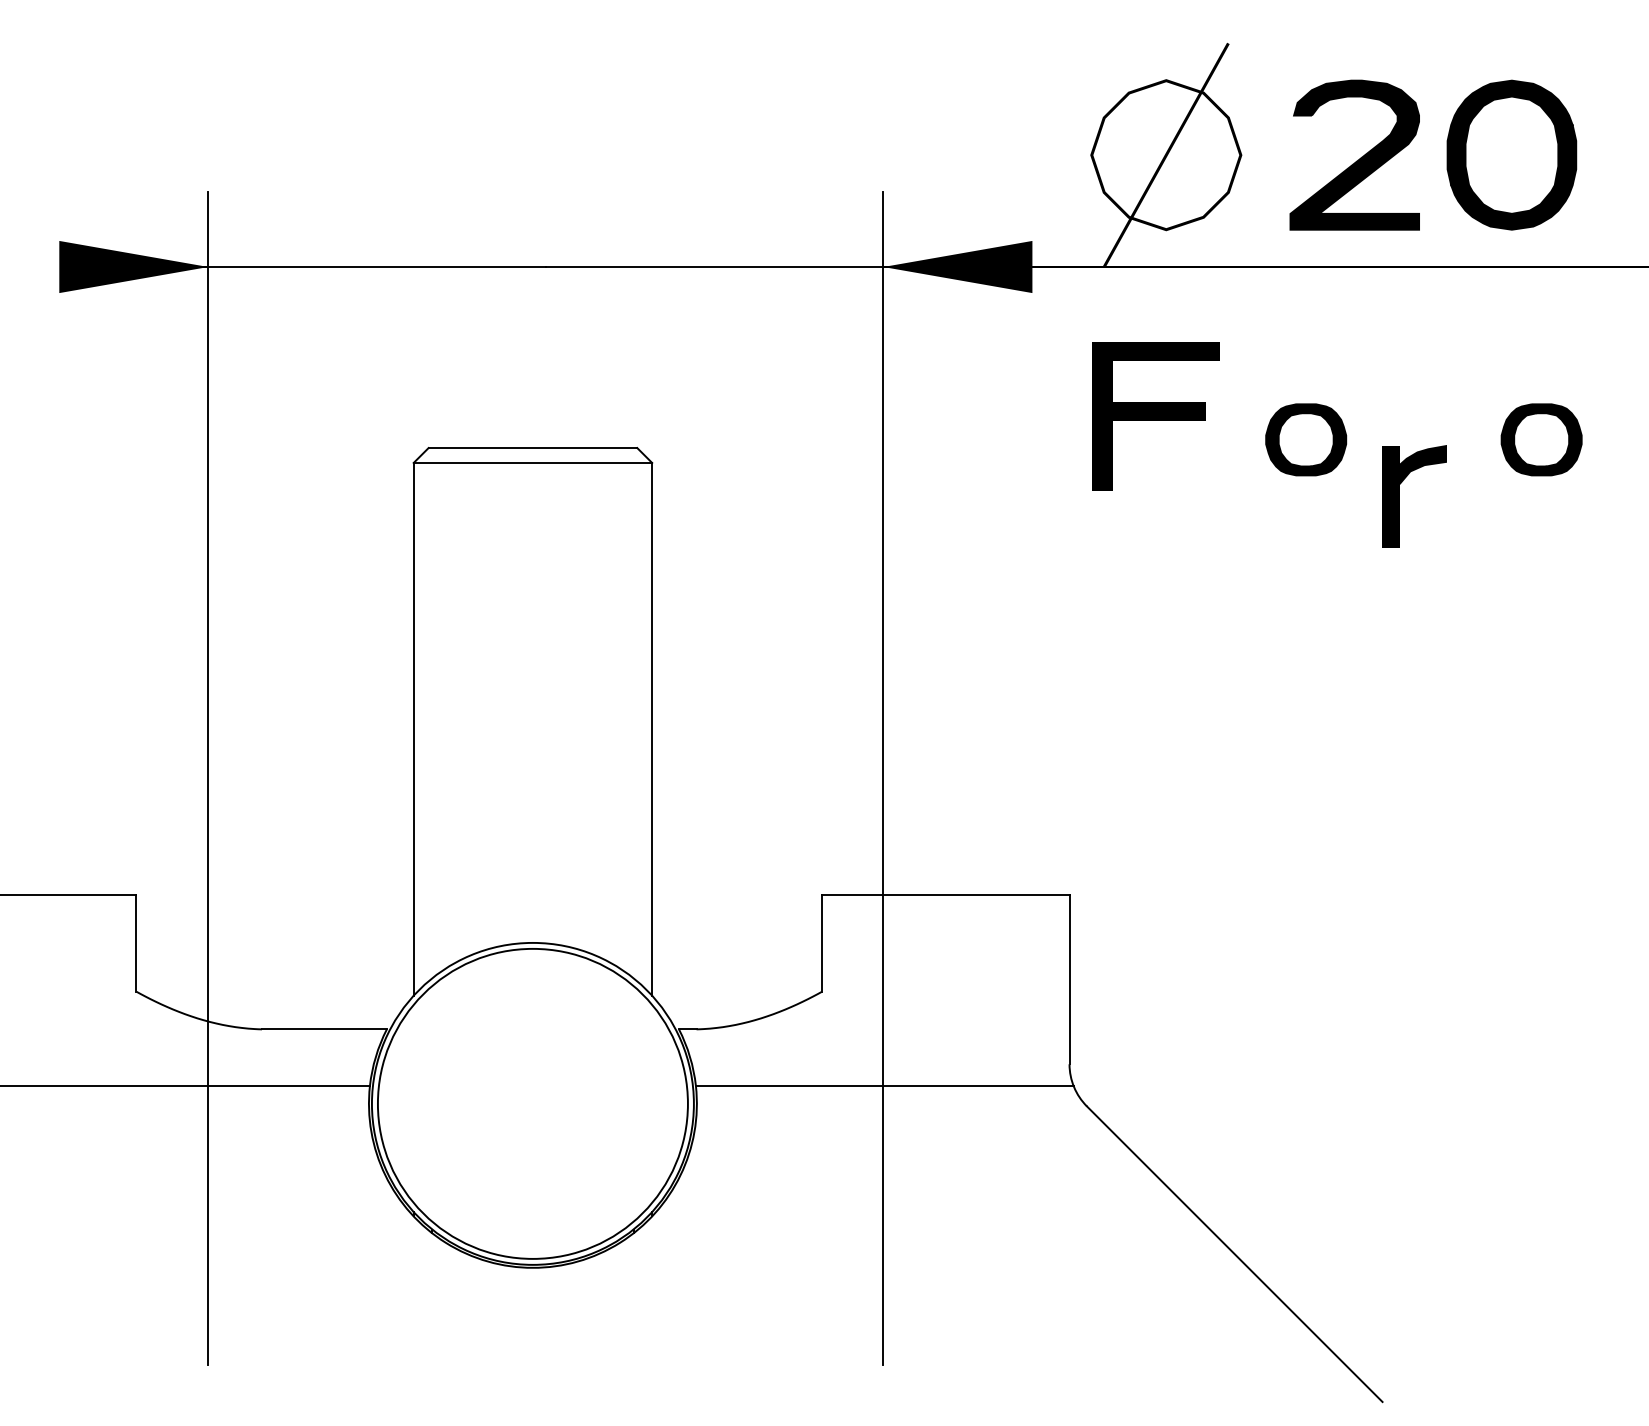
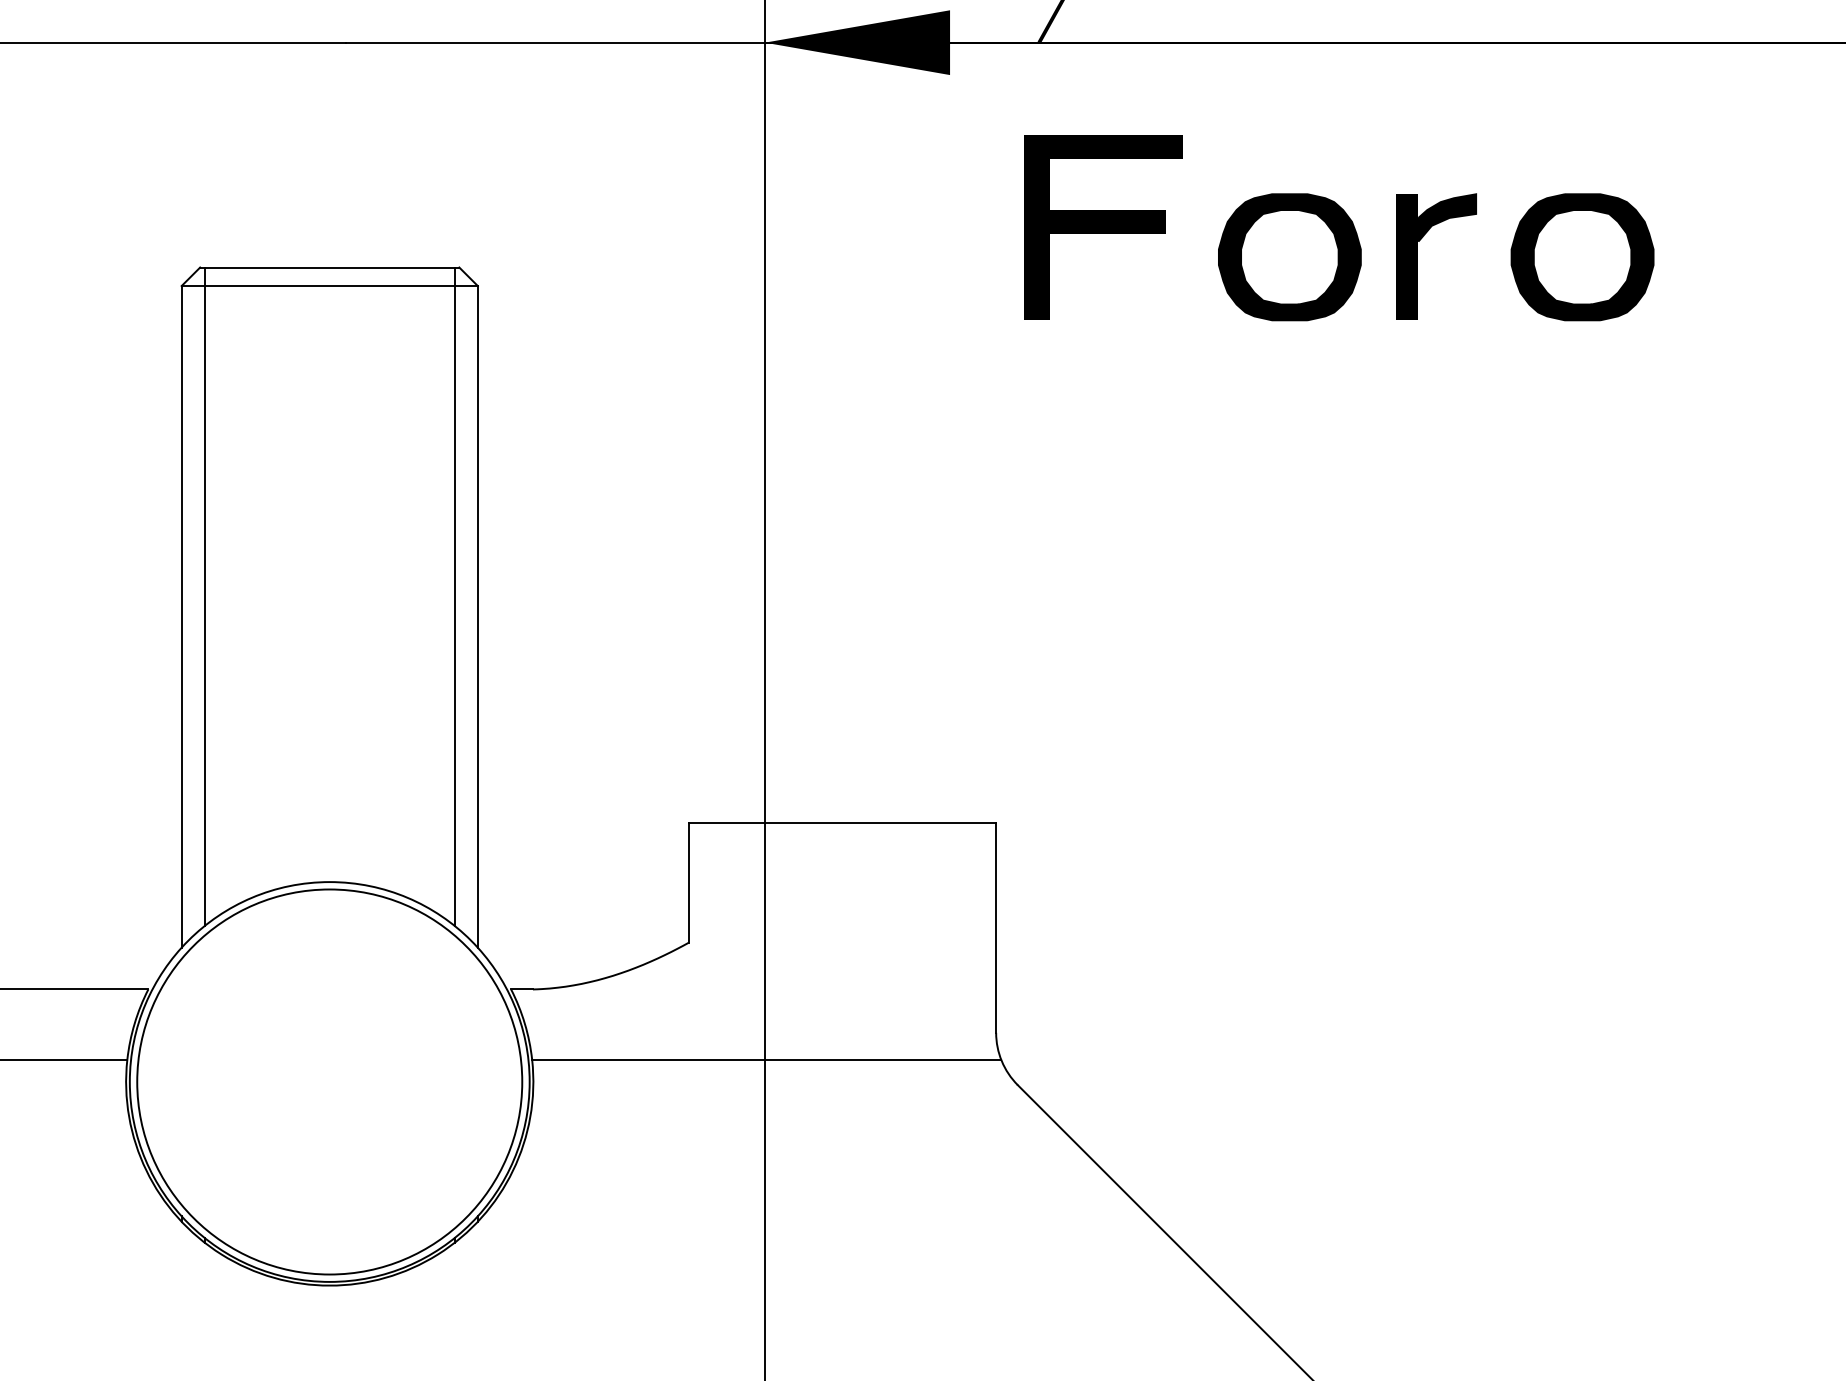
part: (1306, 439) -> (1290, 256), size x1.43
part: (1541, 439) -> (1582, 256), size x1.43
part: (1399, 496) -> (1418, 256), moved
line: (432, 713) -> (205, 597), added
line: (633, 713) -> (454, 597), added

